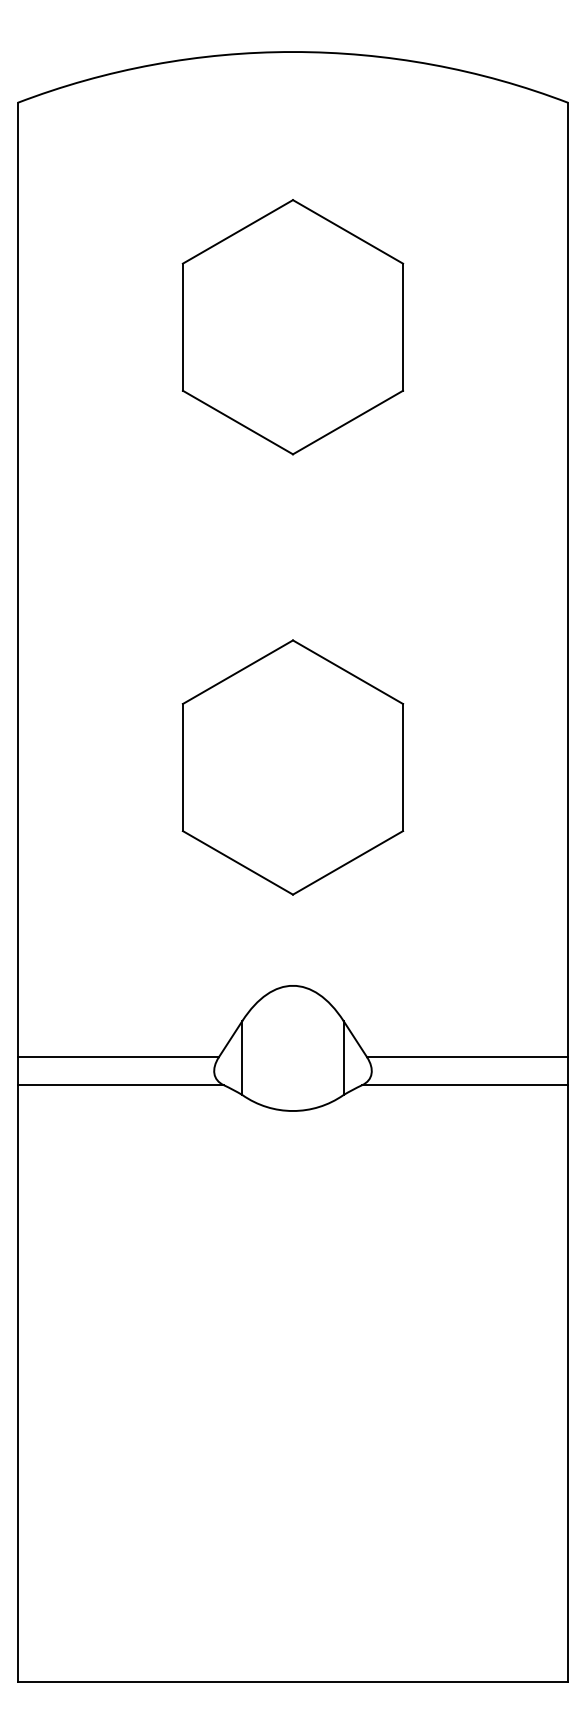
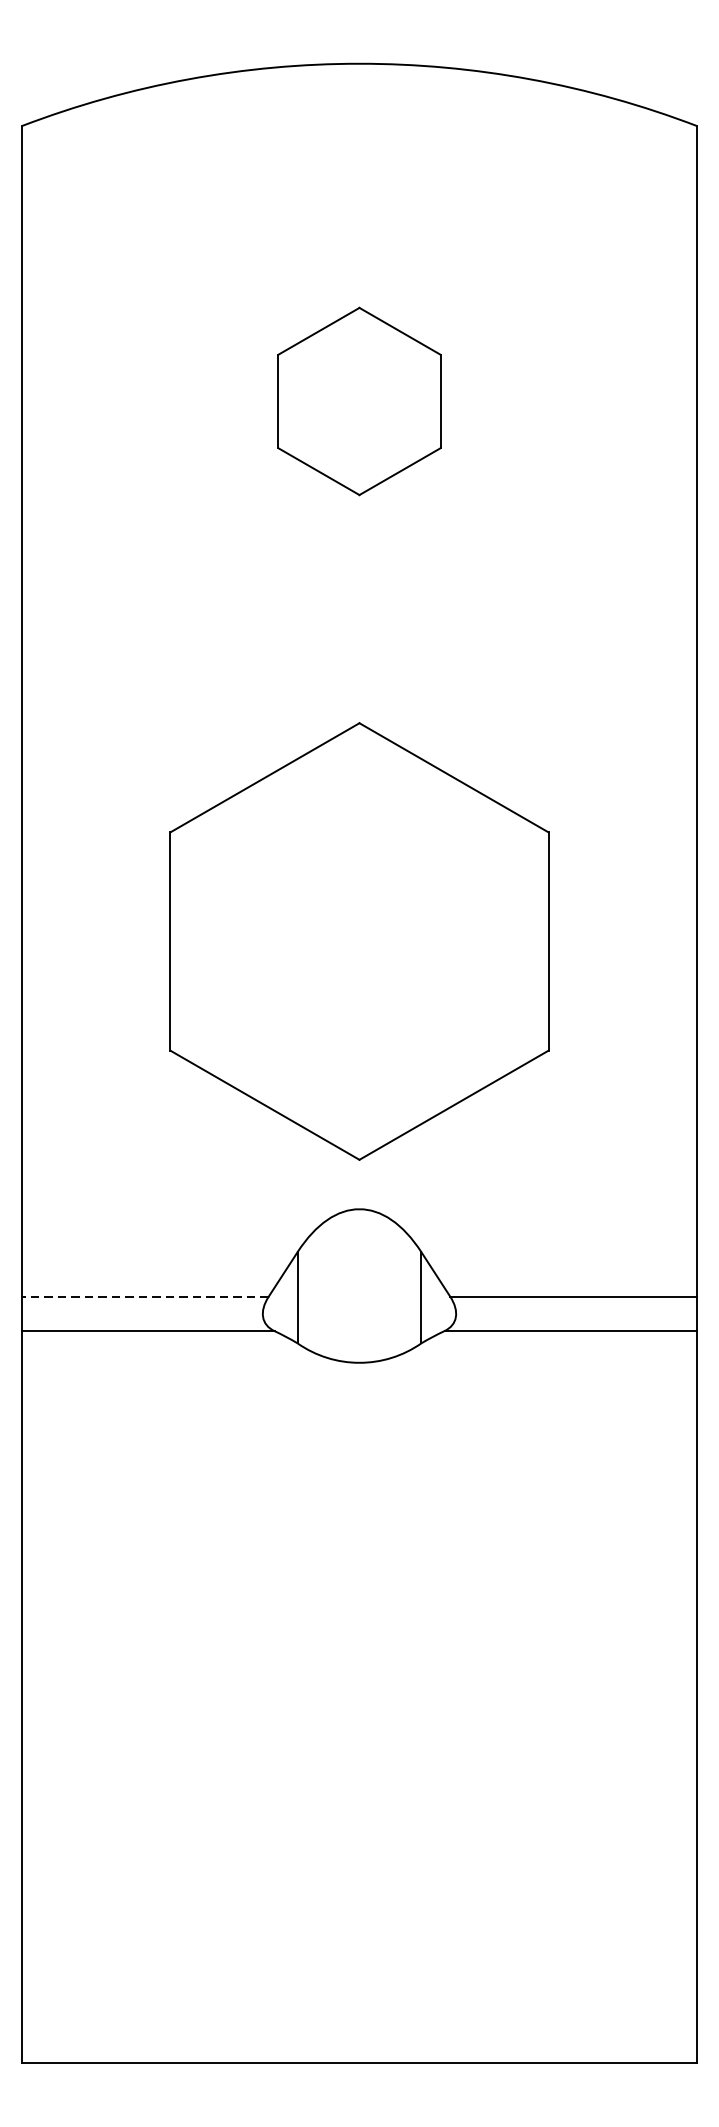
part: (292, 327) -> (358, 401), size x0.6
part: (292, 767) -> (358, 941), size x1.4
line: (118, 1057) -> (145, 1297), solid -> dashed

